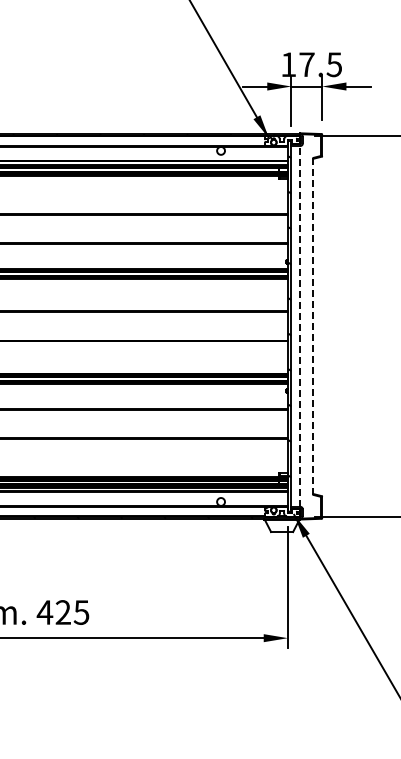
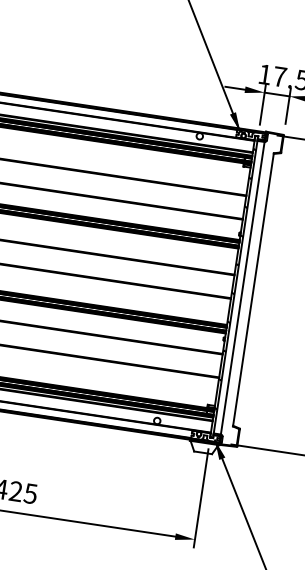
line: (300, 325) -> (243, 287), dashed -> solid
line: (313, 326) -> (253, 289), dashed -> solid

